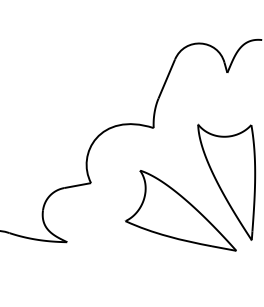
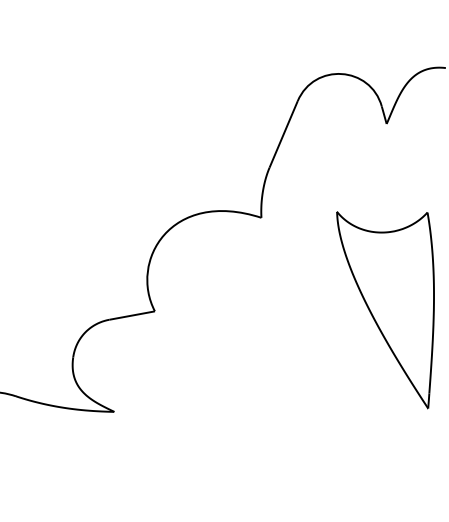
part: (180, 210) -> (306, 357), removed

